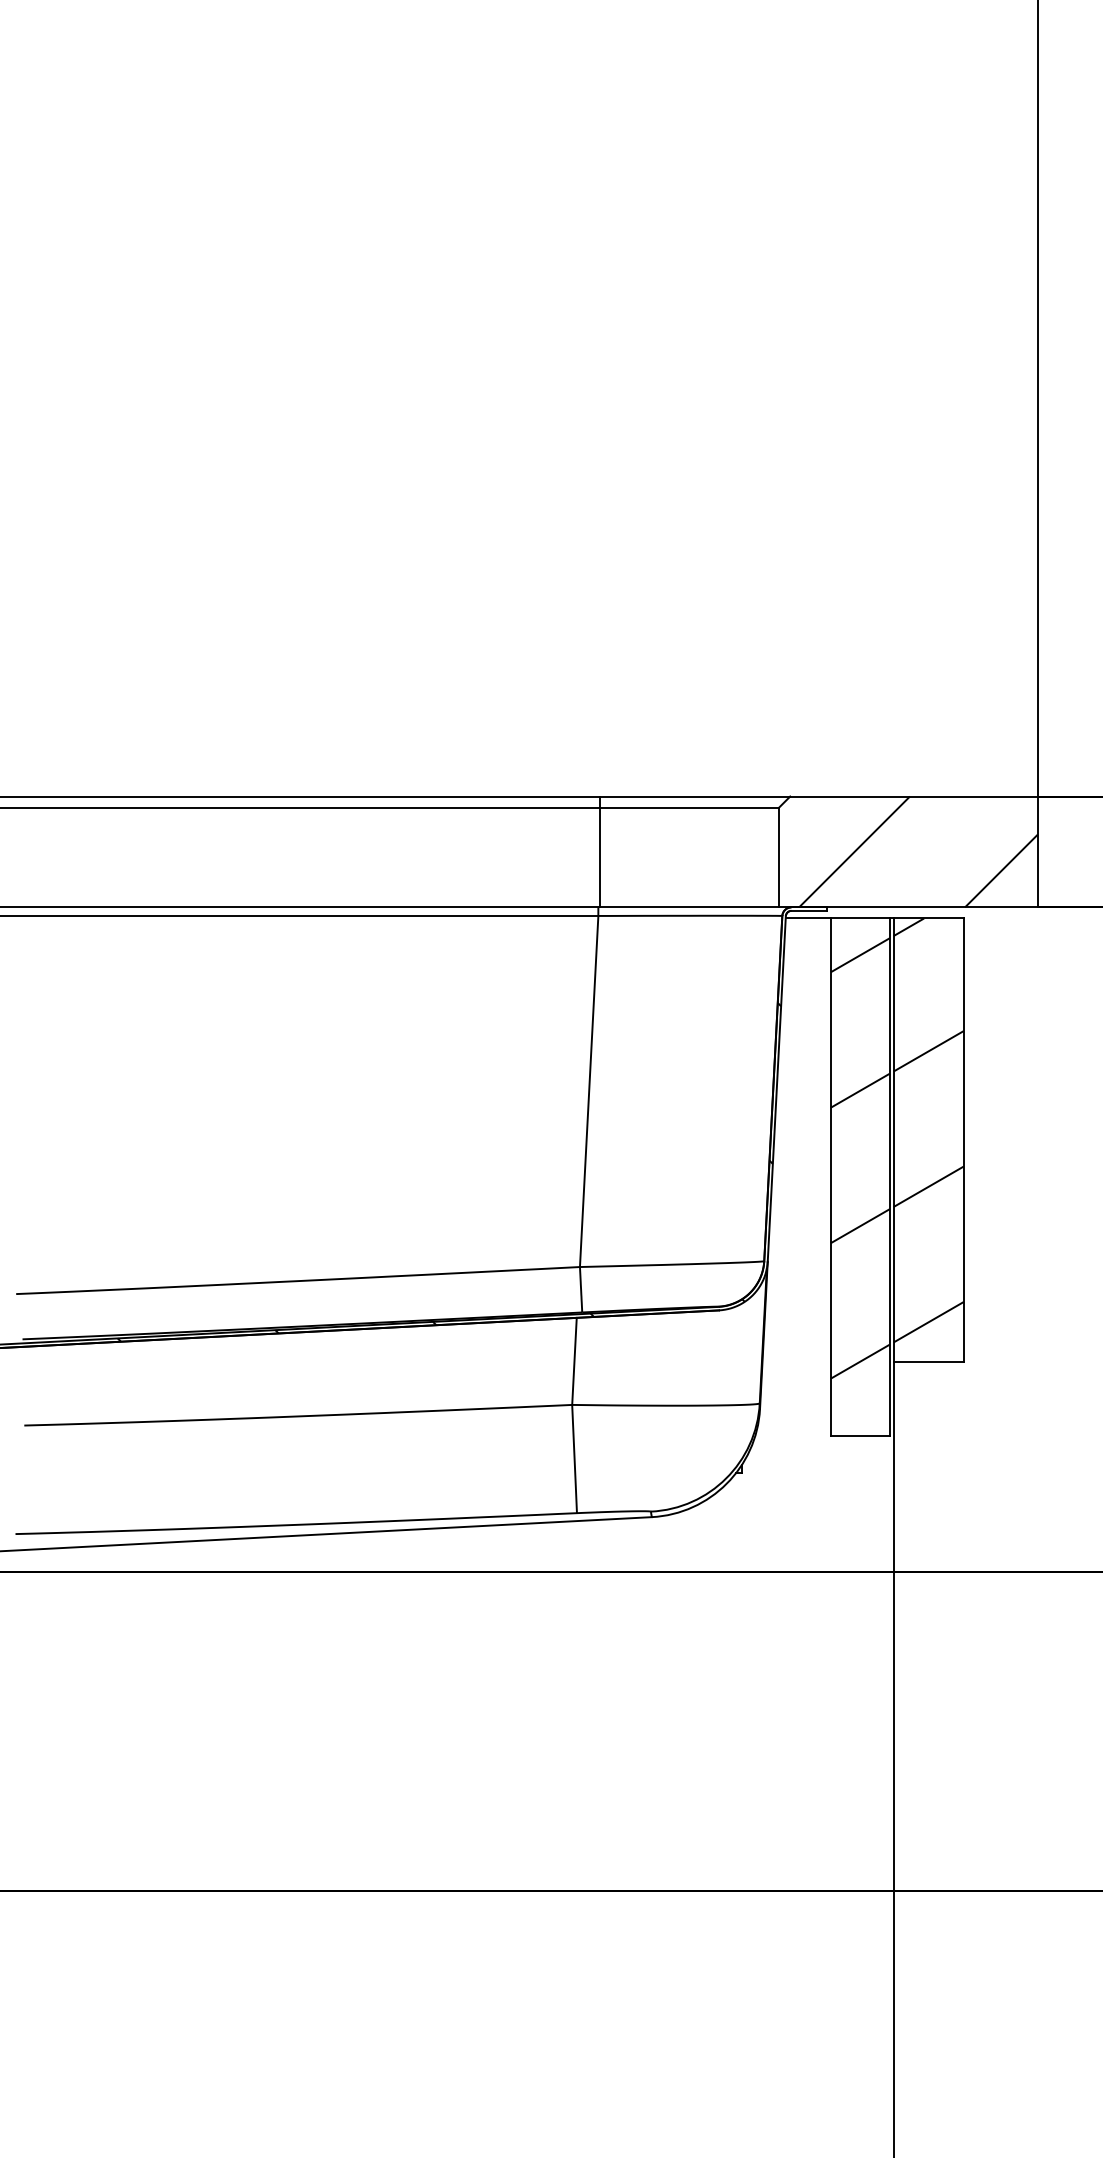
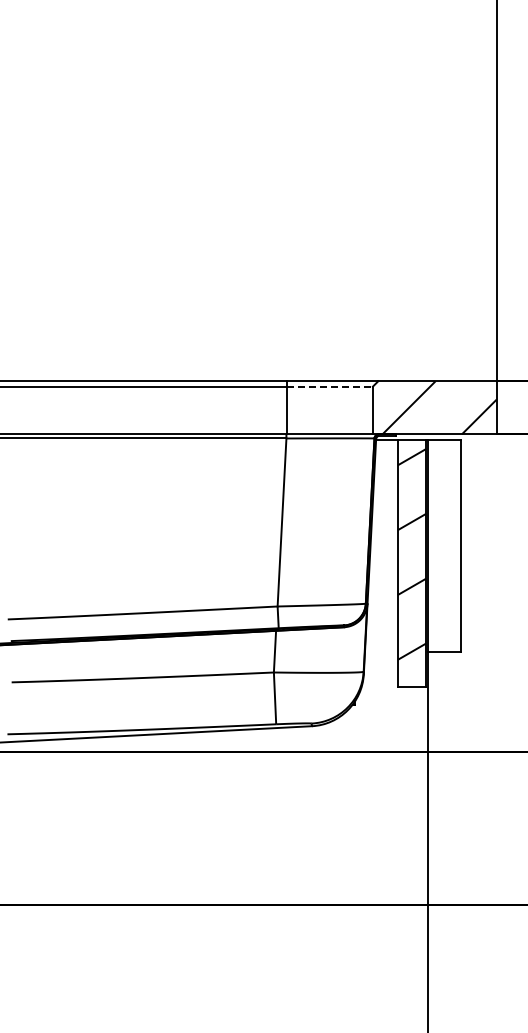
line: (690, 807) -> (330, 386), solid -> dashed
hatch: (928, 1129) -> (444, 540), removed

